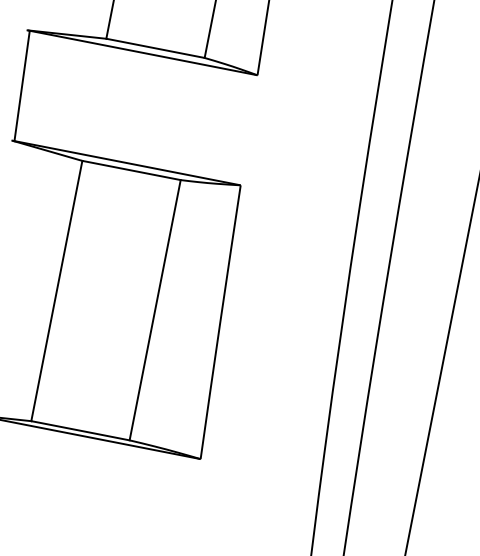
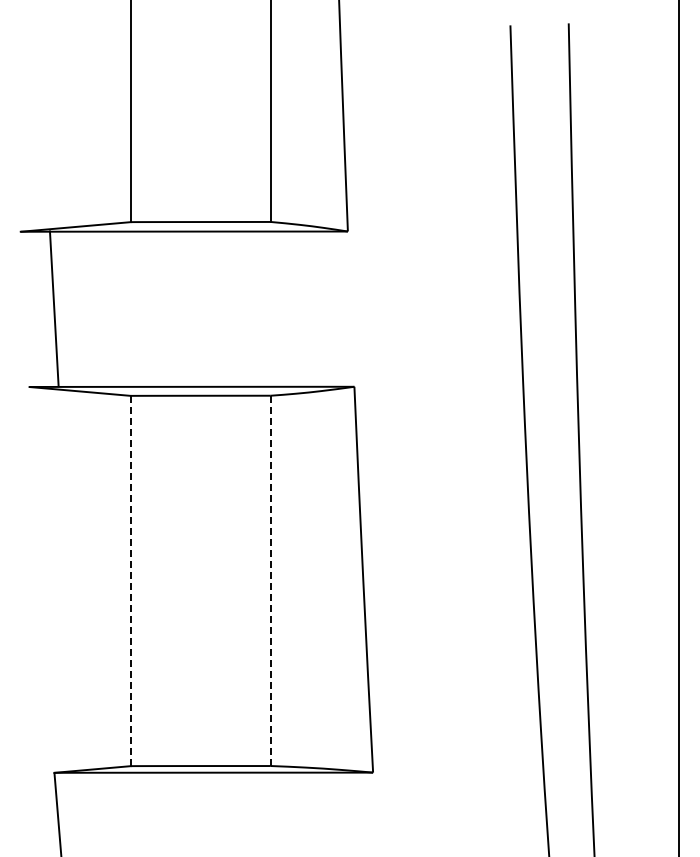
line: (21, 85) -> (53, 308), moved
line: (56, 291) -> (130, 581), solid -> dashed
line: (154, 310) -> (270, 581), solid -> dashed

